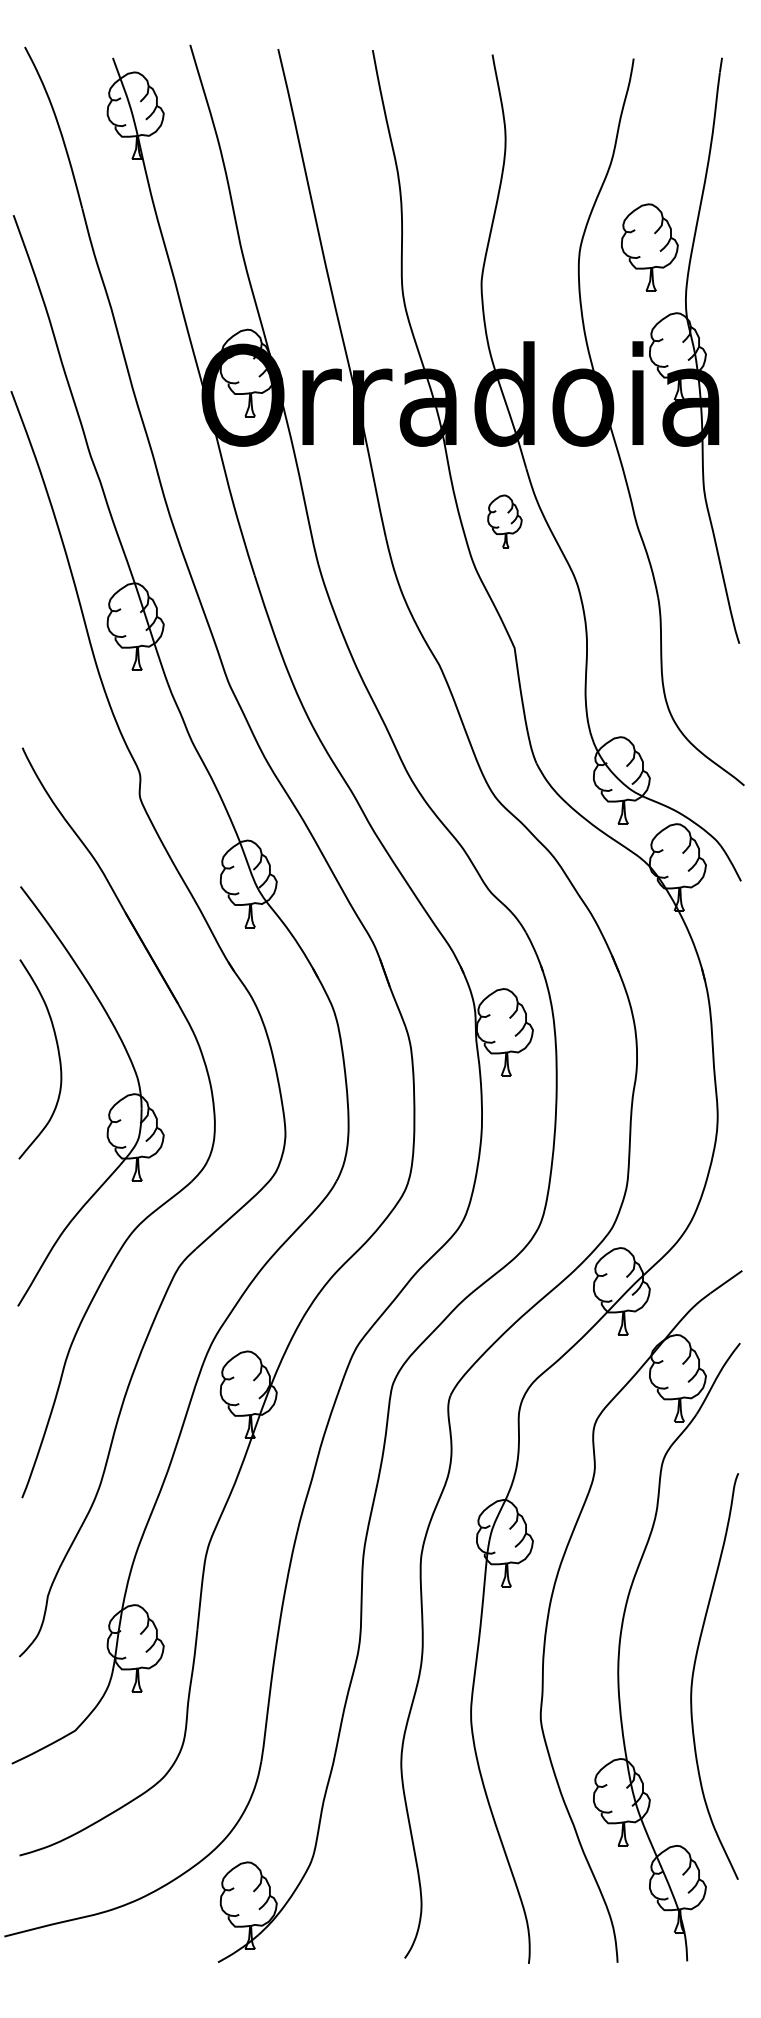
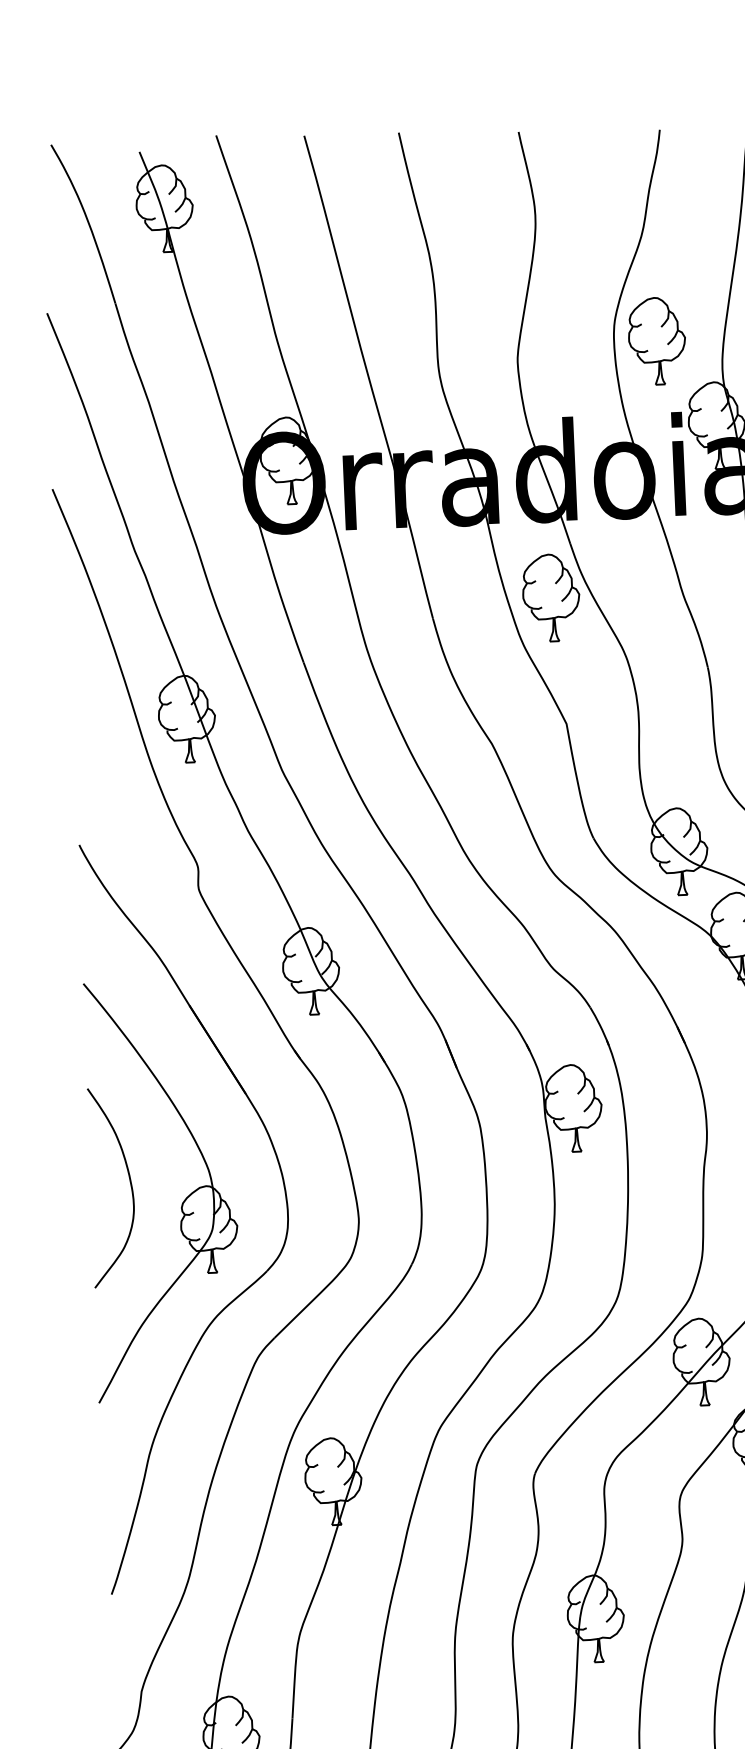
part: (649, 247) -> (656, 341), moved
part: (504, 521) -> (550, 597), size x1.67
curve: (58, 1058) -> (130, 1185), moved

